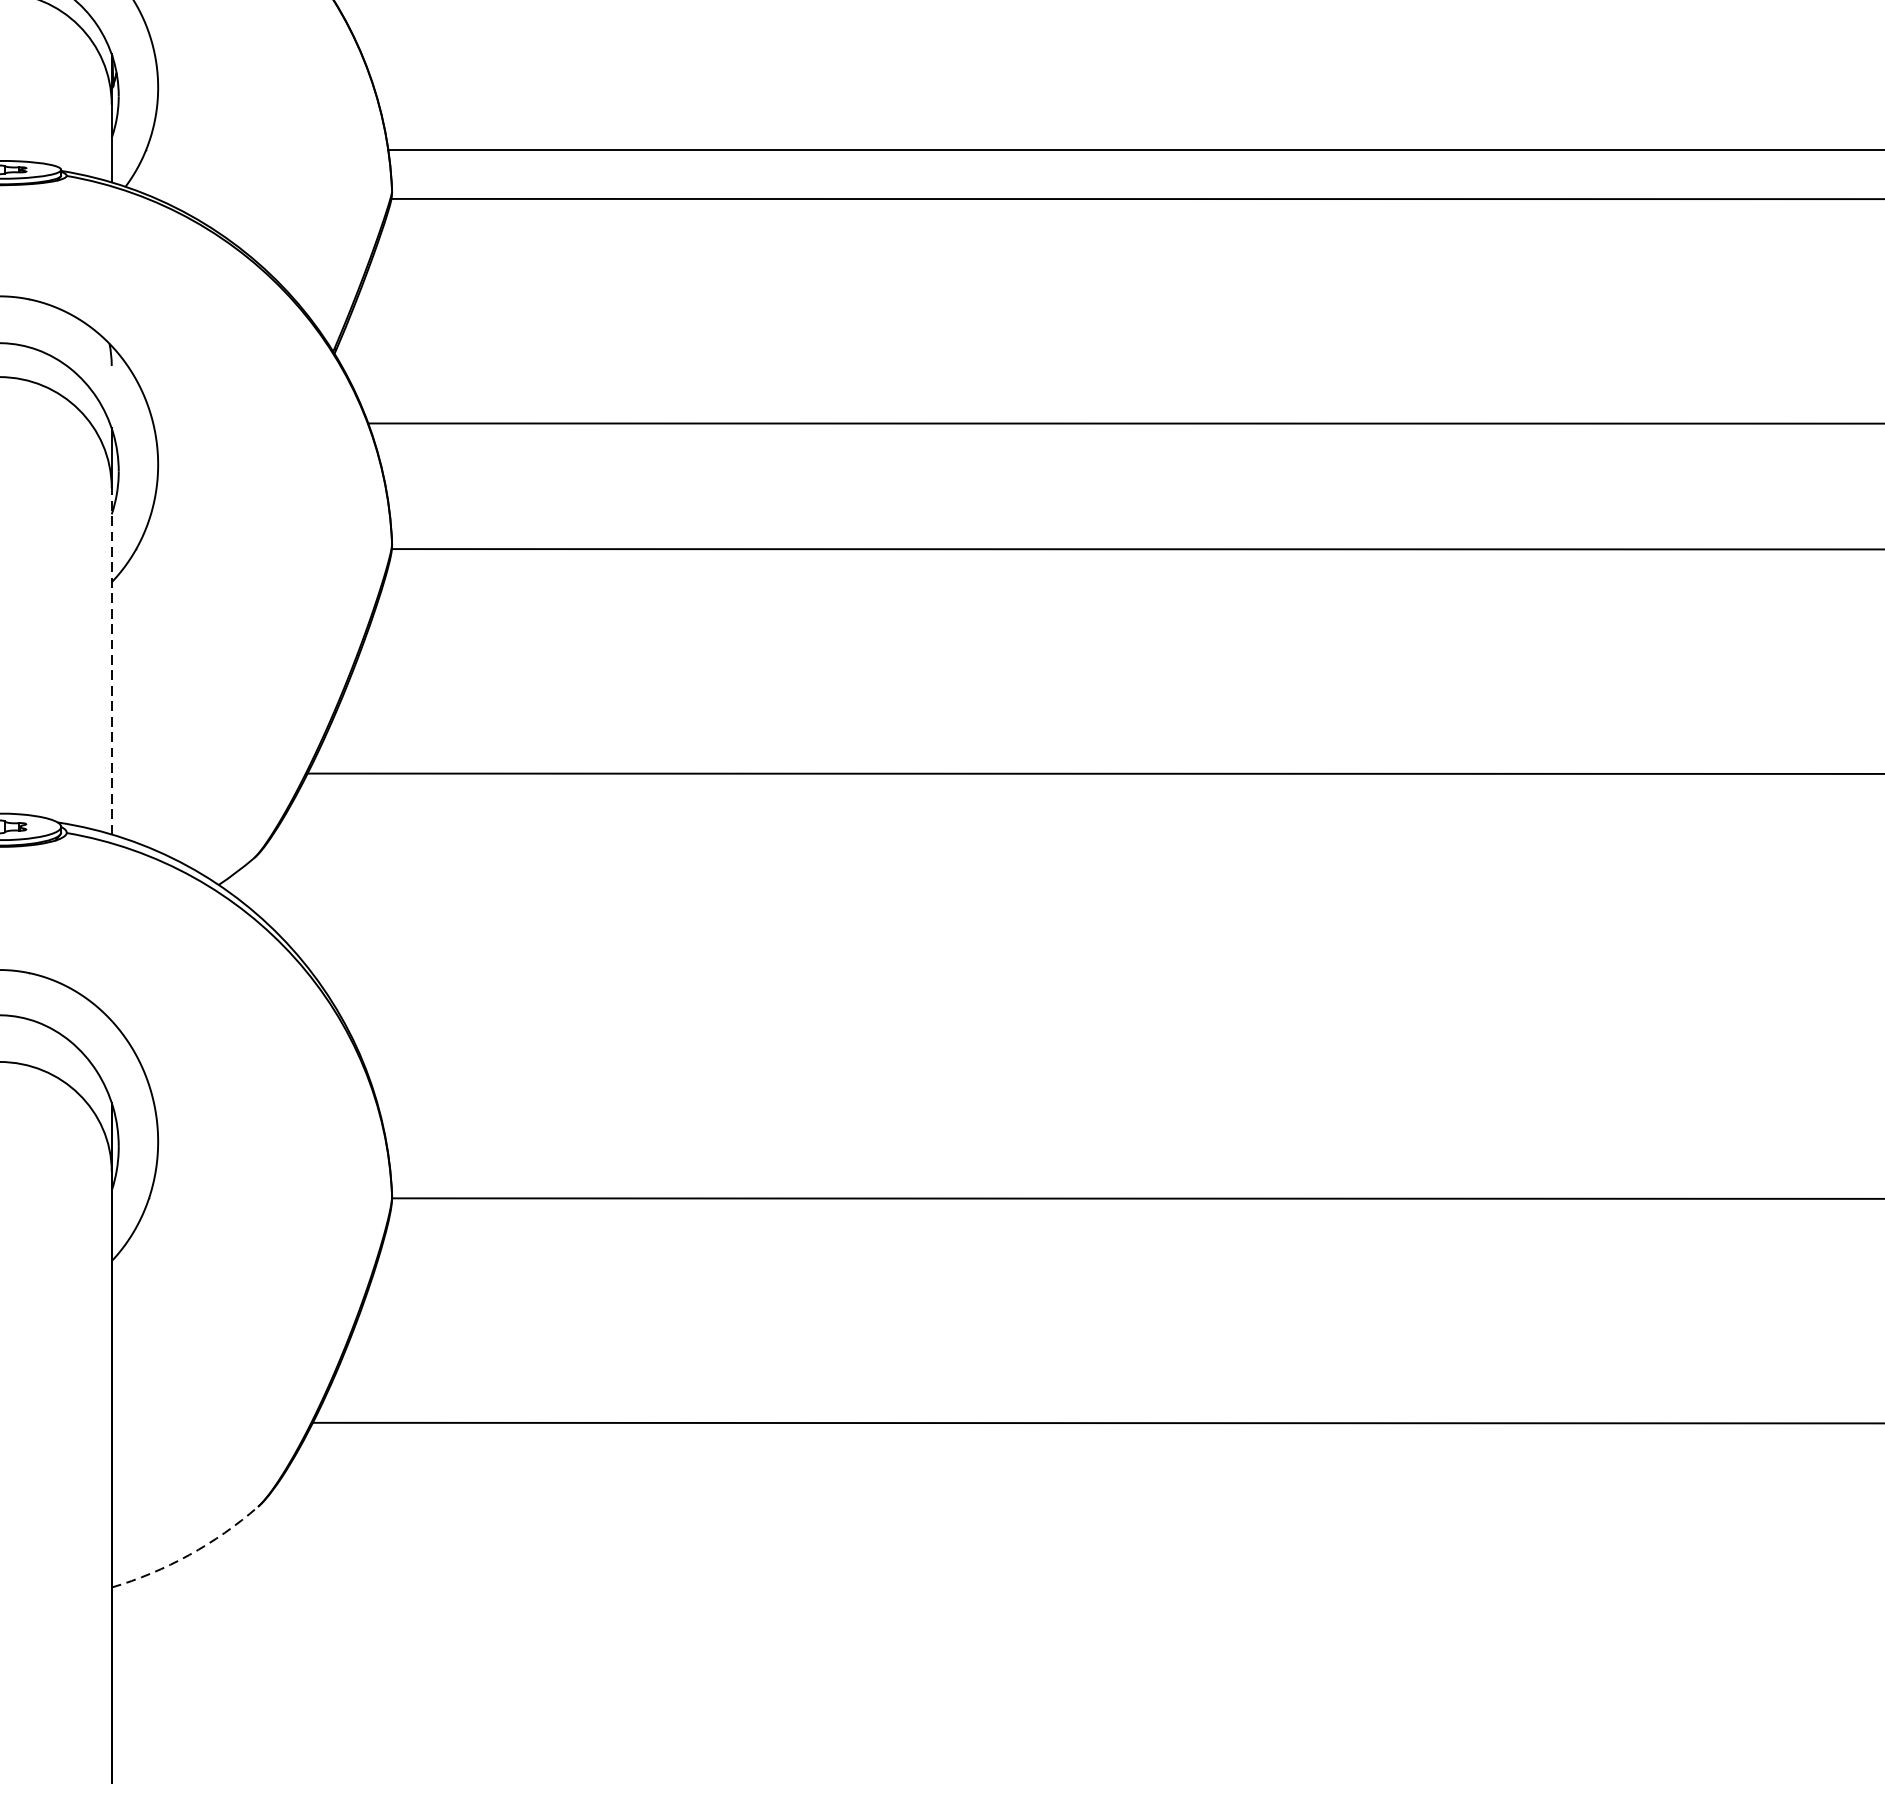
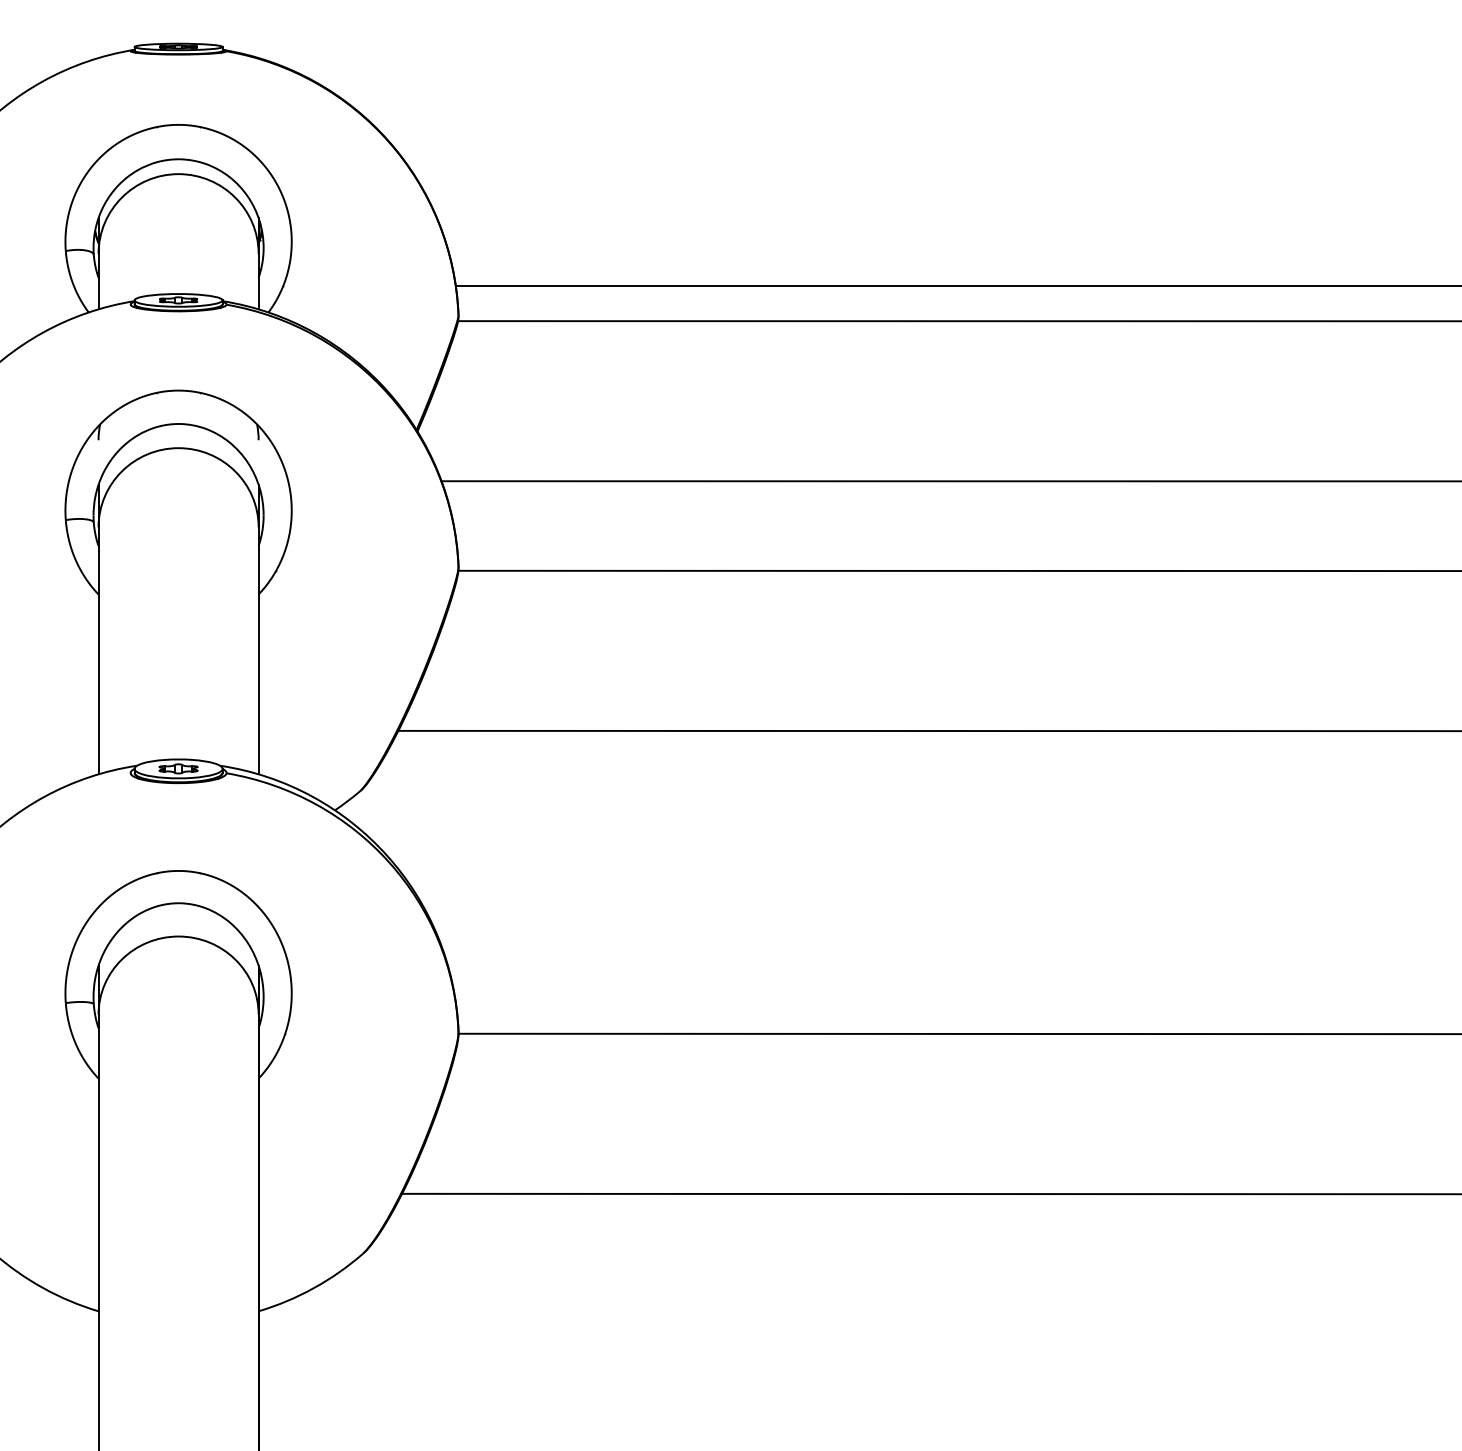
line: (111, 660) -> (258, 650), dashed -> solid
arc: (188, 1555) -> (313, 1288), dashed -> solid

